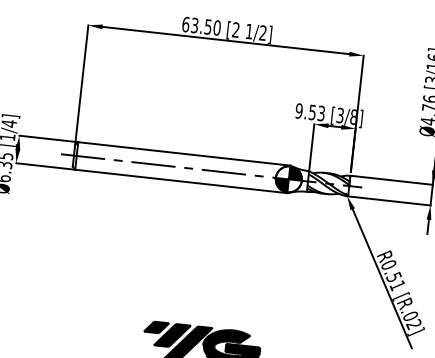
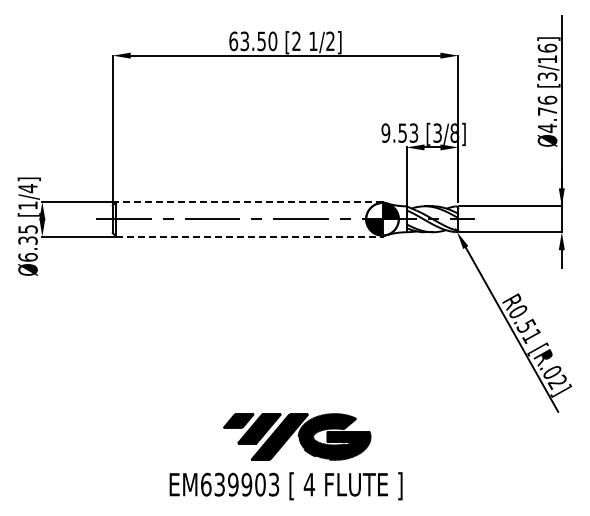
line: (183, 154) -> (248, 202), solid -> dashed
line: (181, 181) -> (249, 236), solid -> dashed

